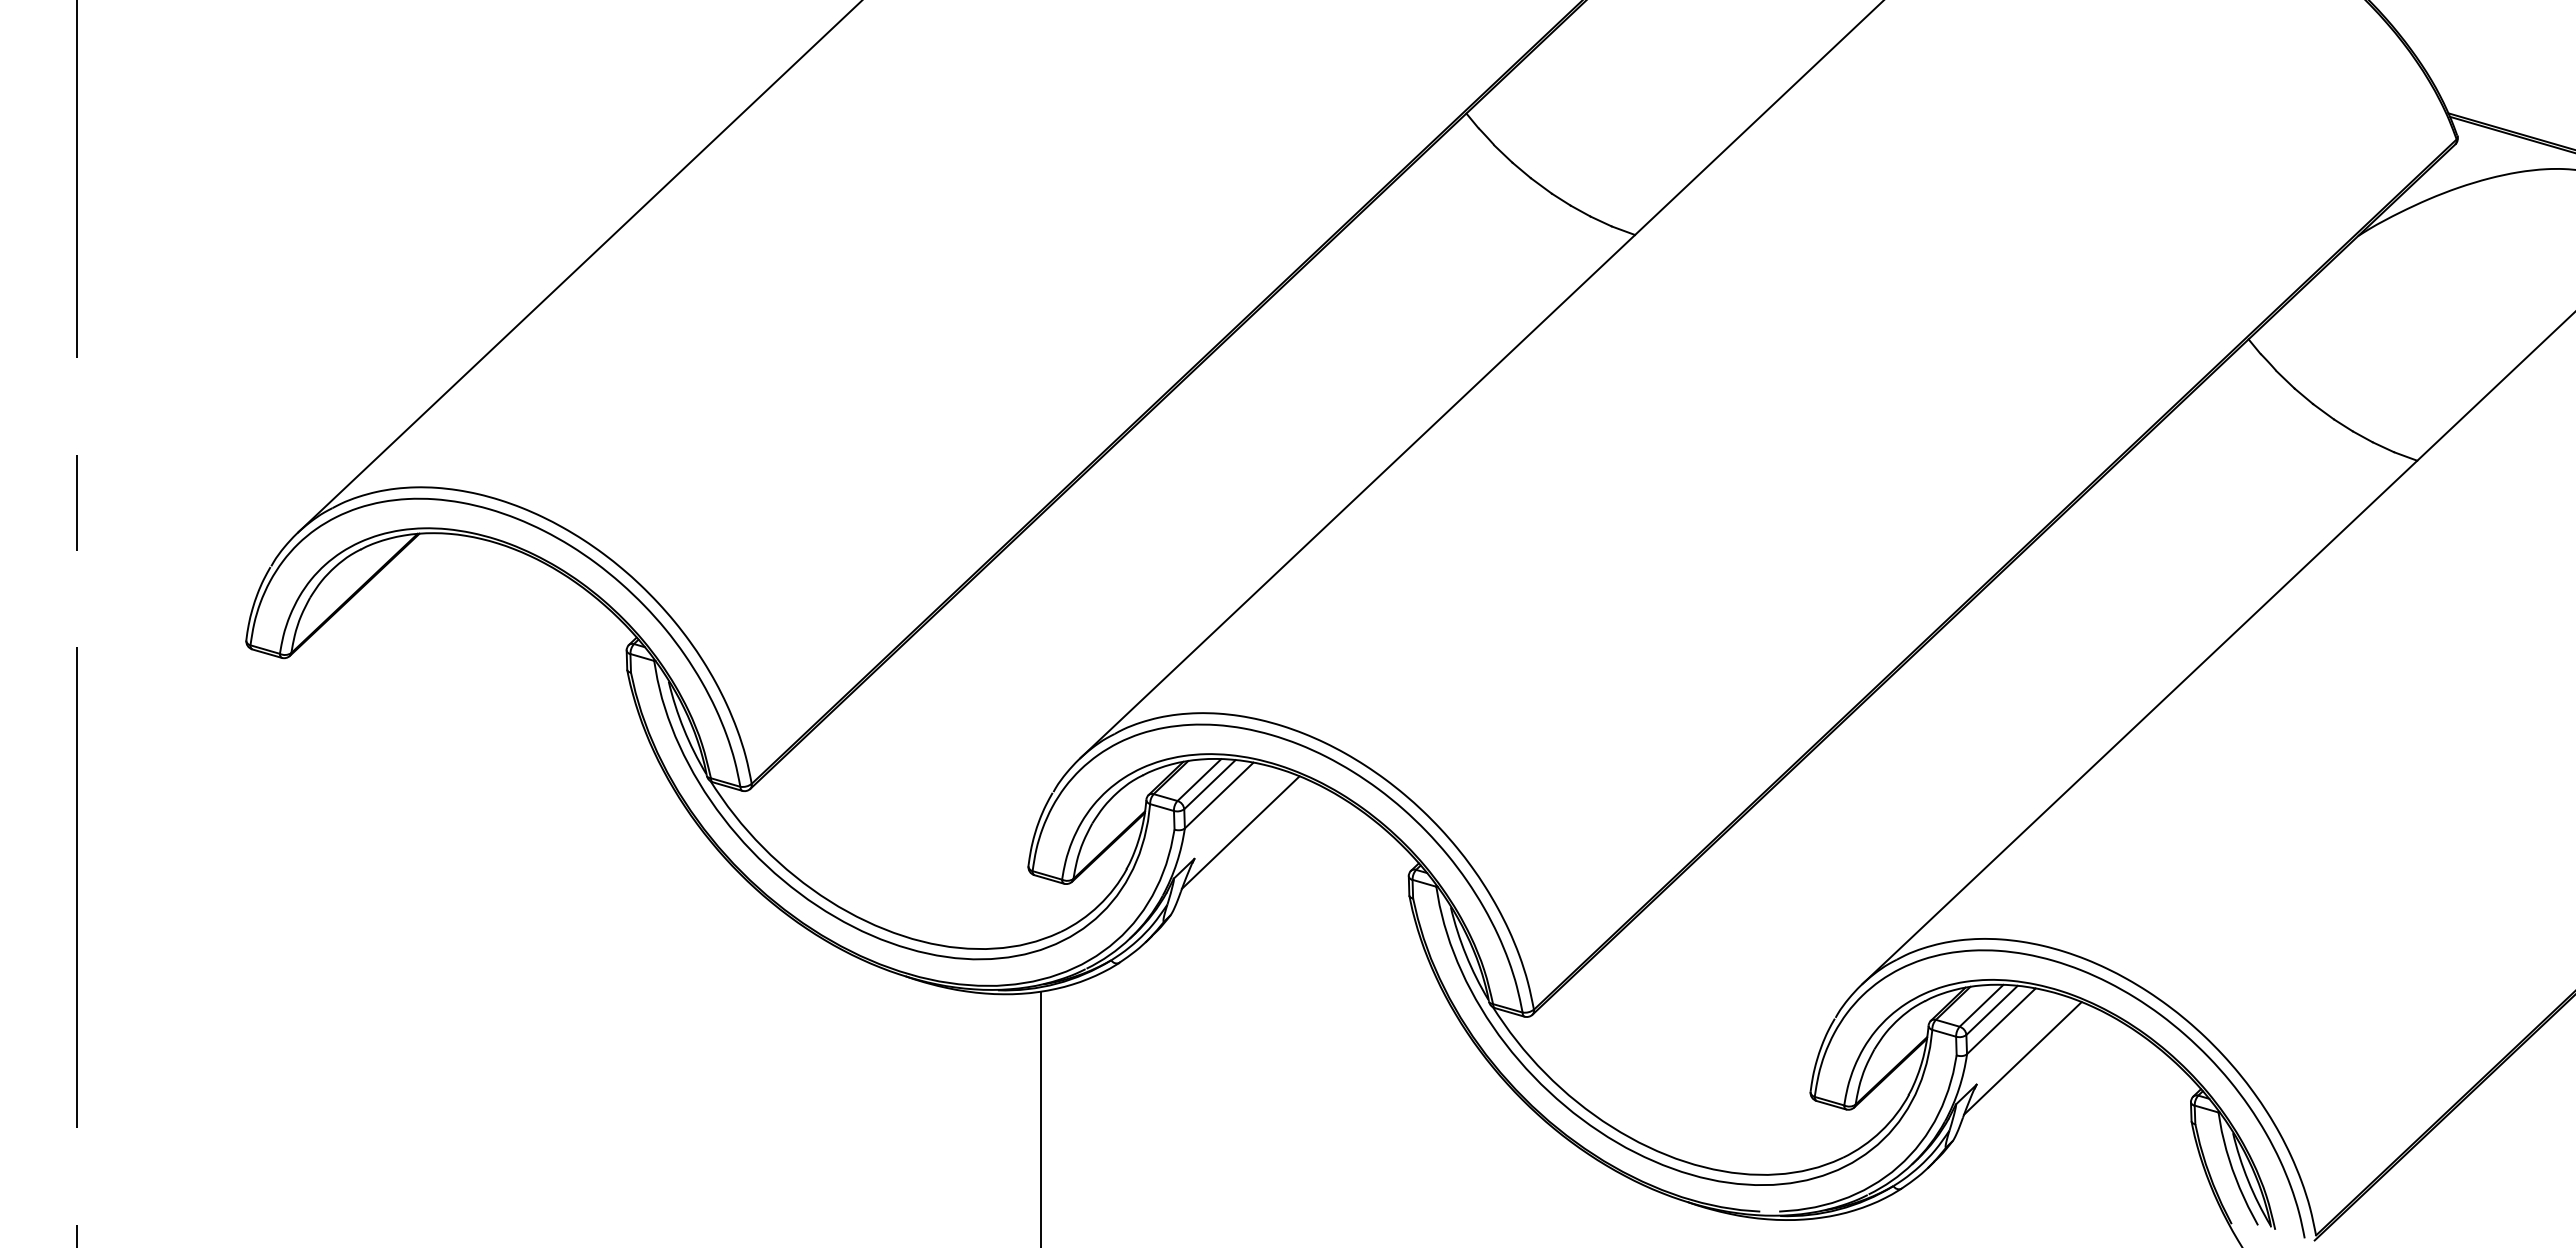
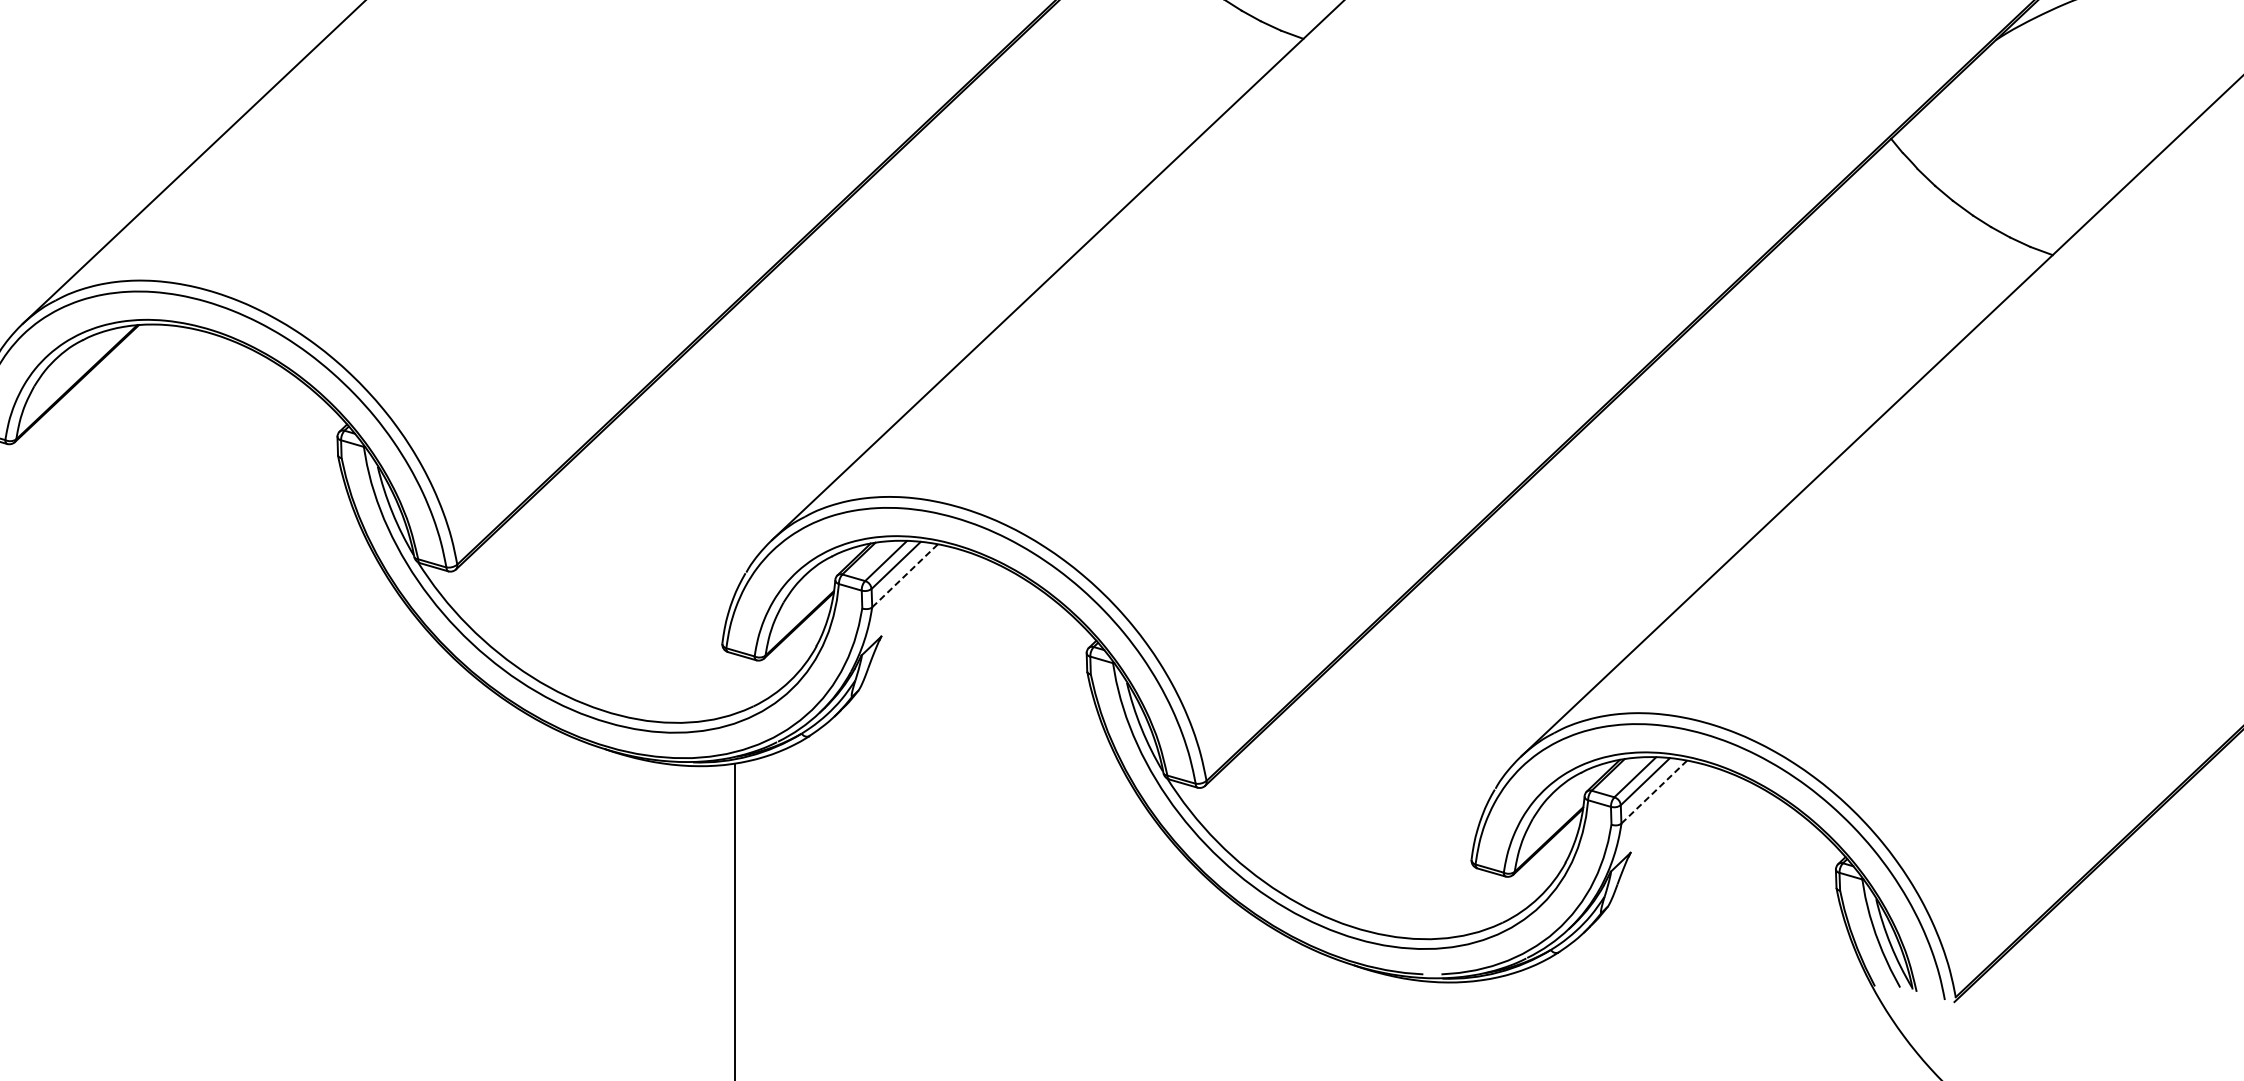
line: (1219, 795) -> (905, 575), solid -> dashed
line: (1240, 832) -> (925, 611), removed
line: (2001, 1020) -> (1654, 791), solid -> dashed
line: (2022, 1058) -> (1674, 827), removed

